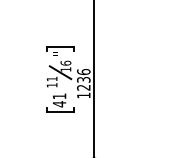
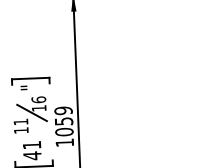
text: (83, 79) -> (63, 120), 1236 -> 1059

